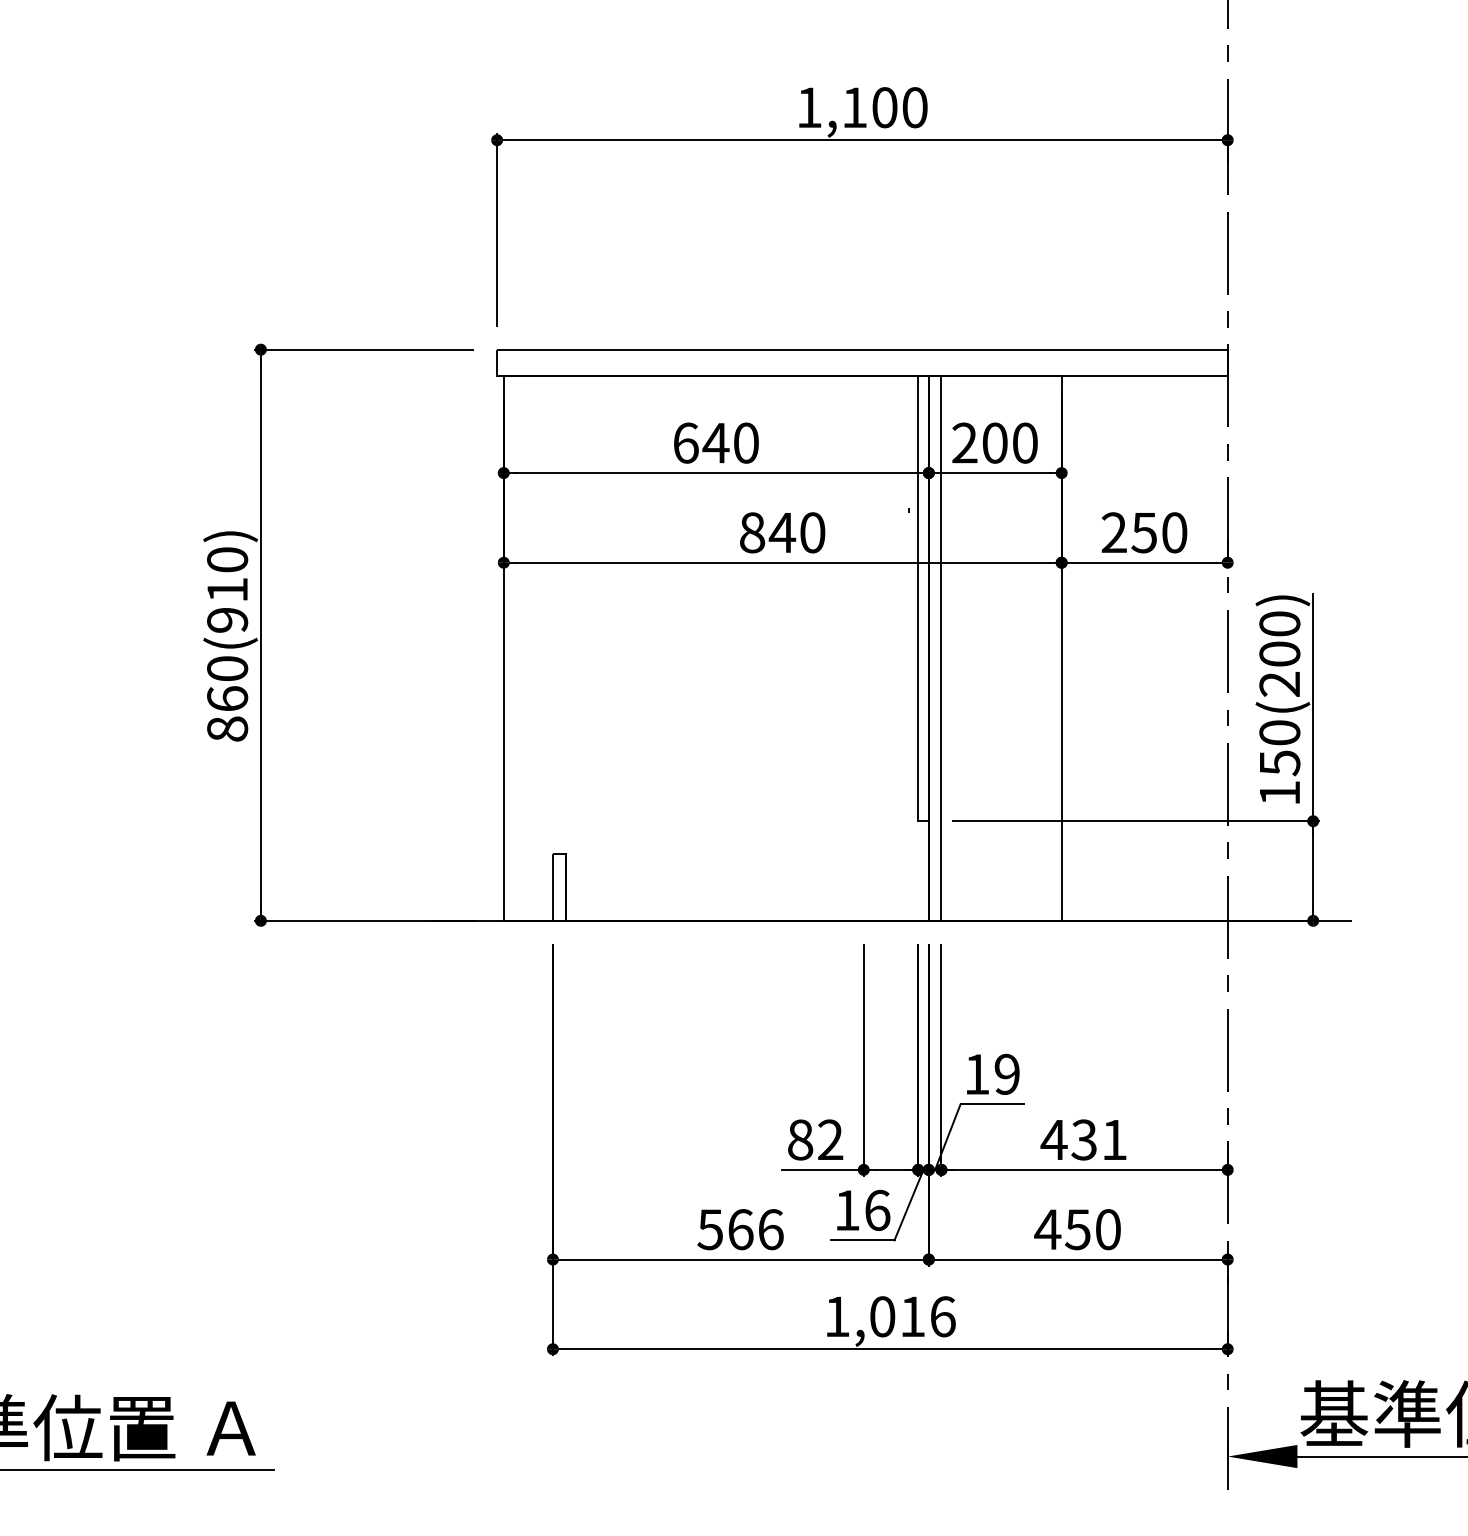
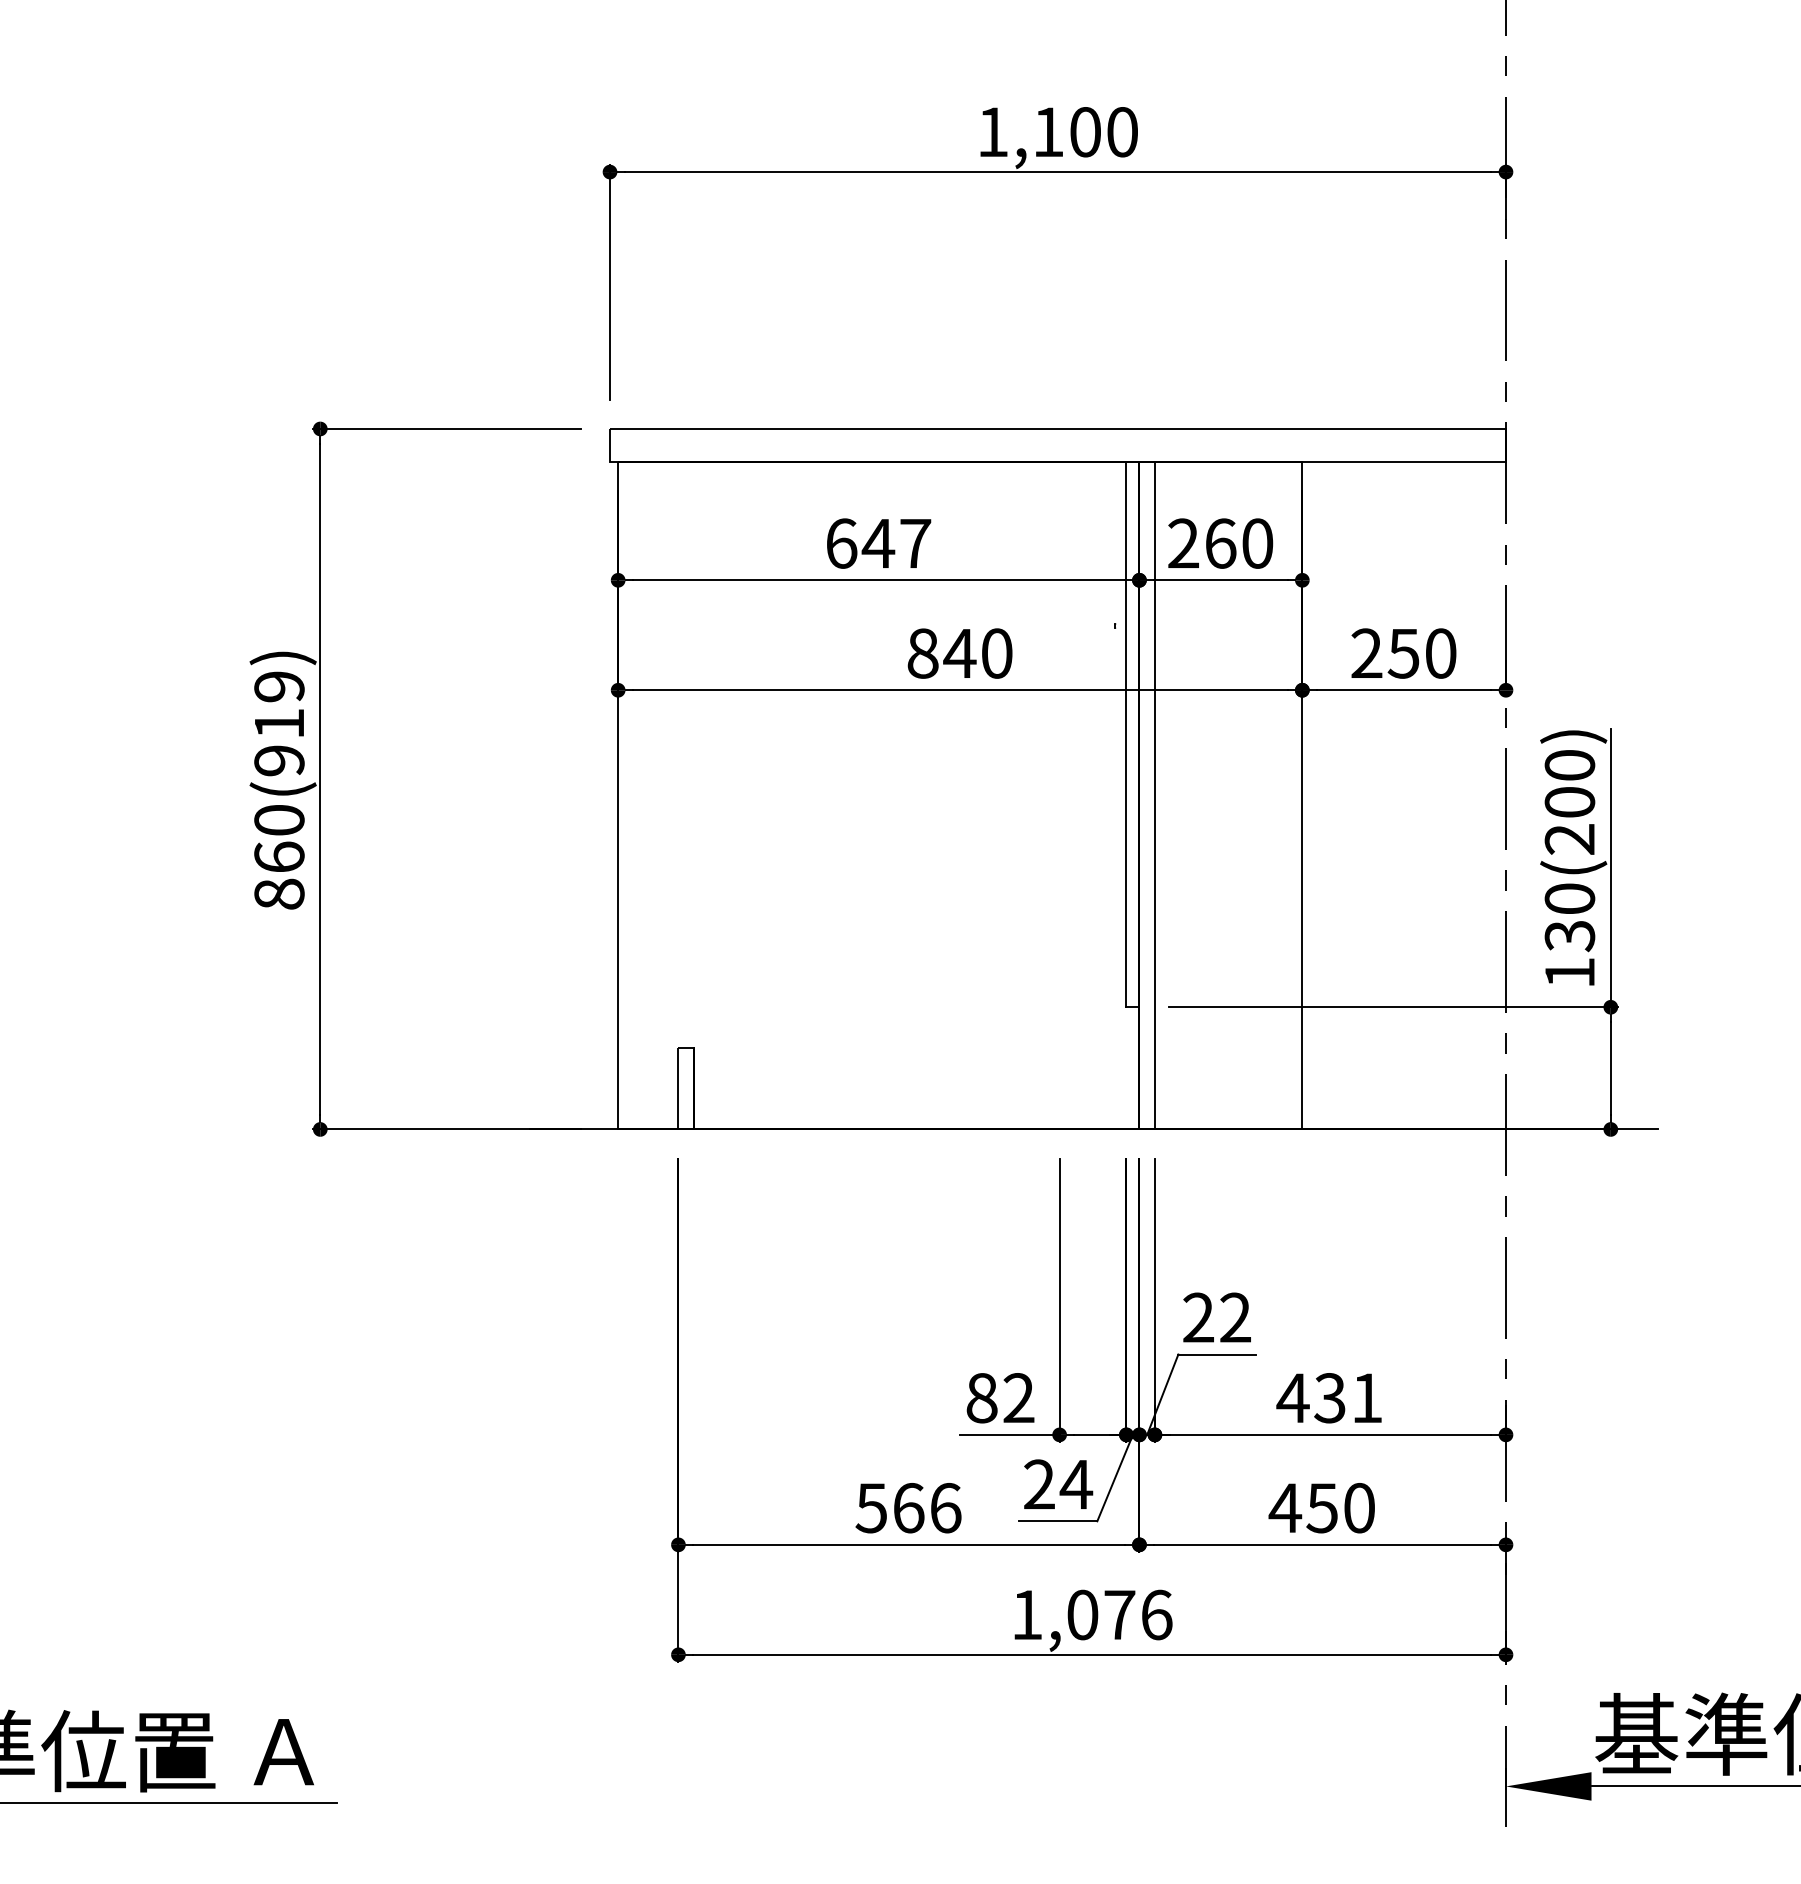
text: (746, 443) -> (915, 543), 640 -> 647
text: (994, 443) -> (1220, 543), 200 -> 260
text: (227, 559) -> (279, 686), 860(910) -> 860(919)
text: (1279, 762) -> (1569, 935), 150(200) -> 130(200)
text: (991, 1074) -> (1216, 1317), 19 -> 22
text: (862, 1210) -> (1058, 1484), 16 -> 24
text: (912, 1316) -> (1119, 1614), 1,016 -> 1,076

